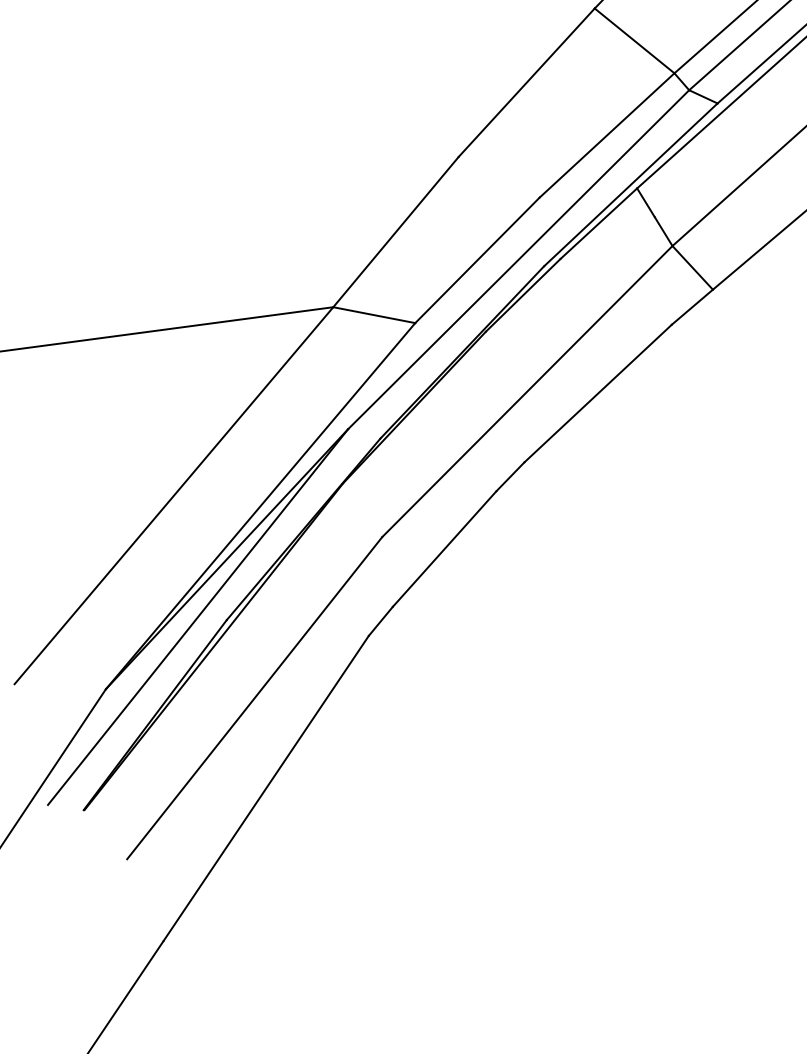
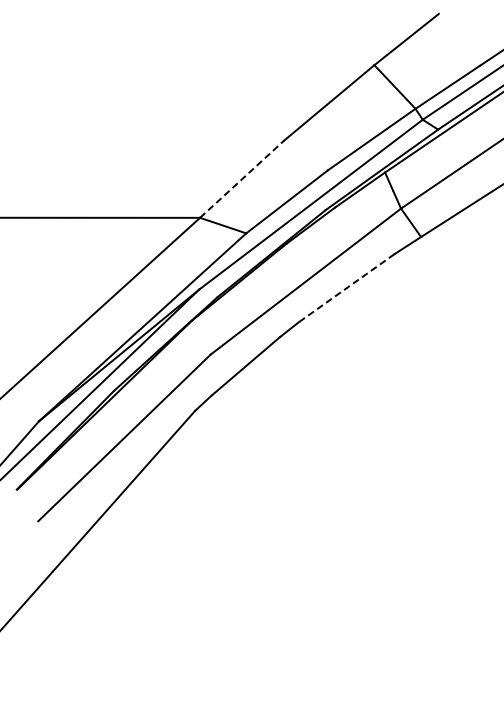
line: (396, 230) -> (242, 178), solid -> dashed
line: (597, 394) -> (346, 288), solid -> dashed

